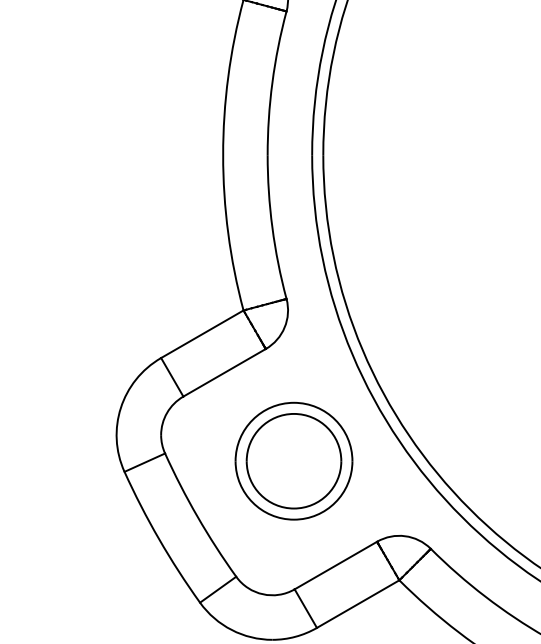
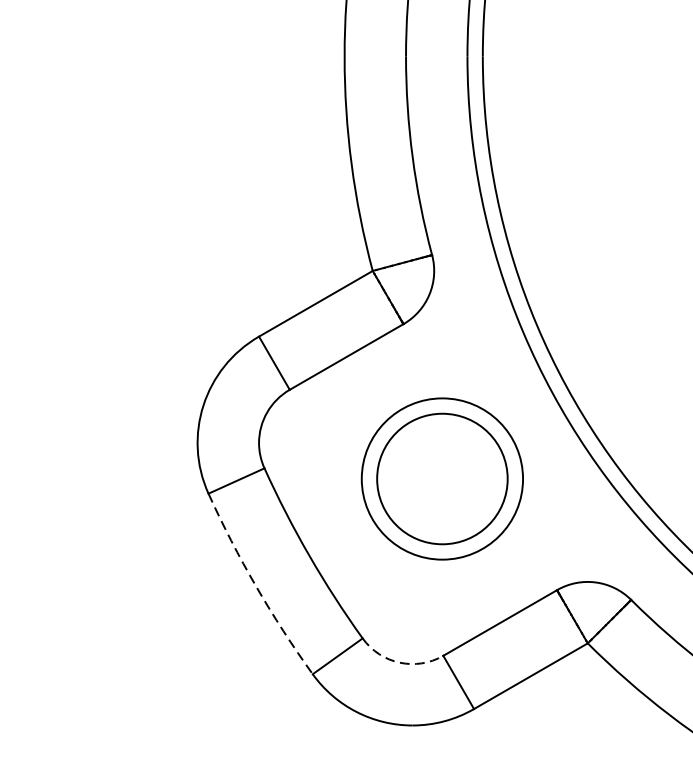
arc: (159, 539) -> (256, 587), solid -> dashed
arc: (263, 594) -> (400, 662), solid -> dashed

